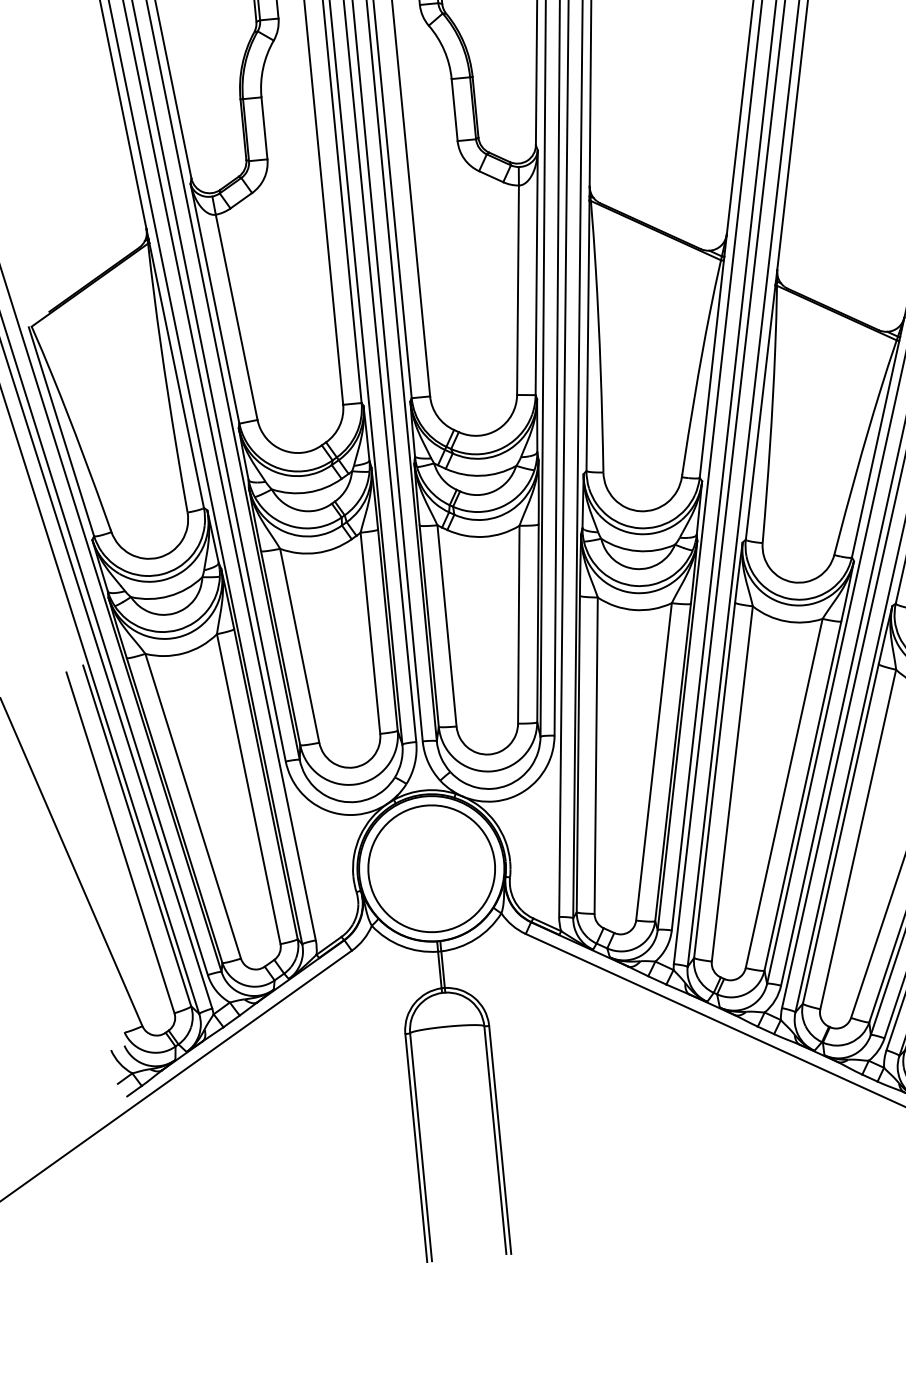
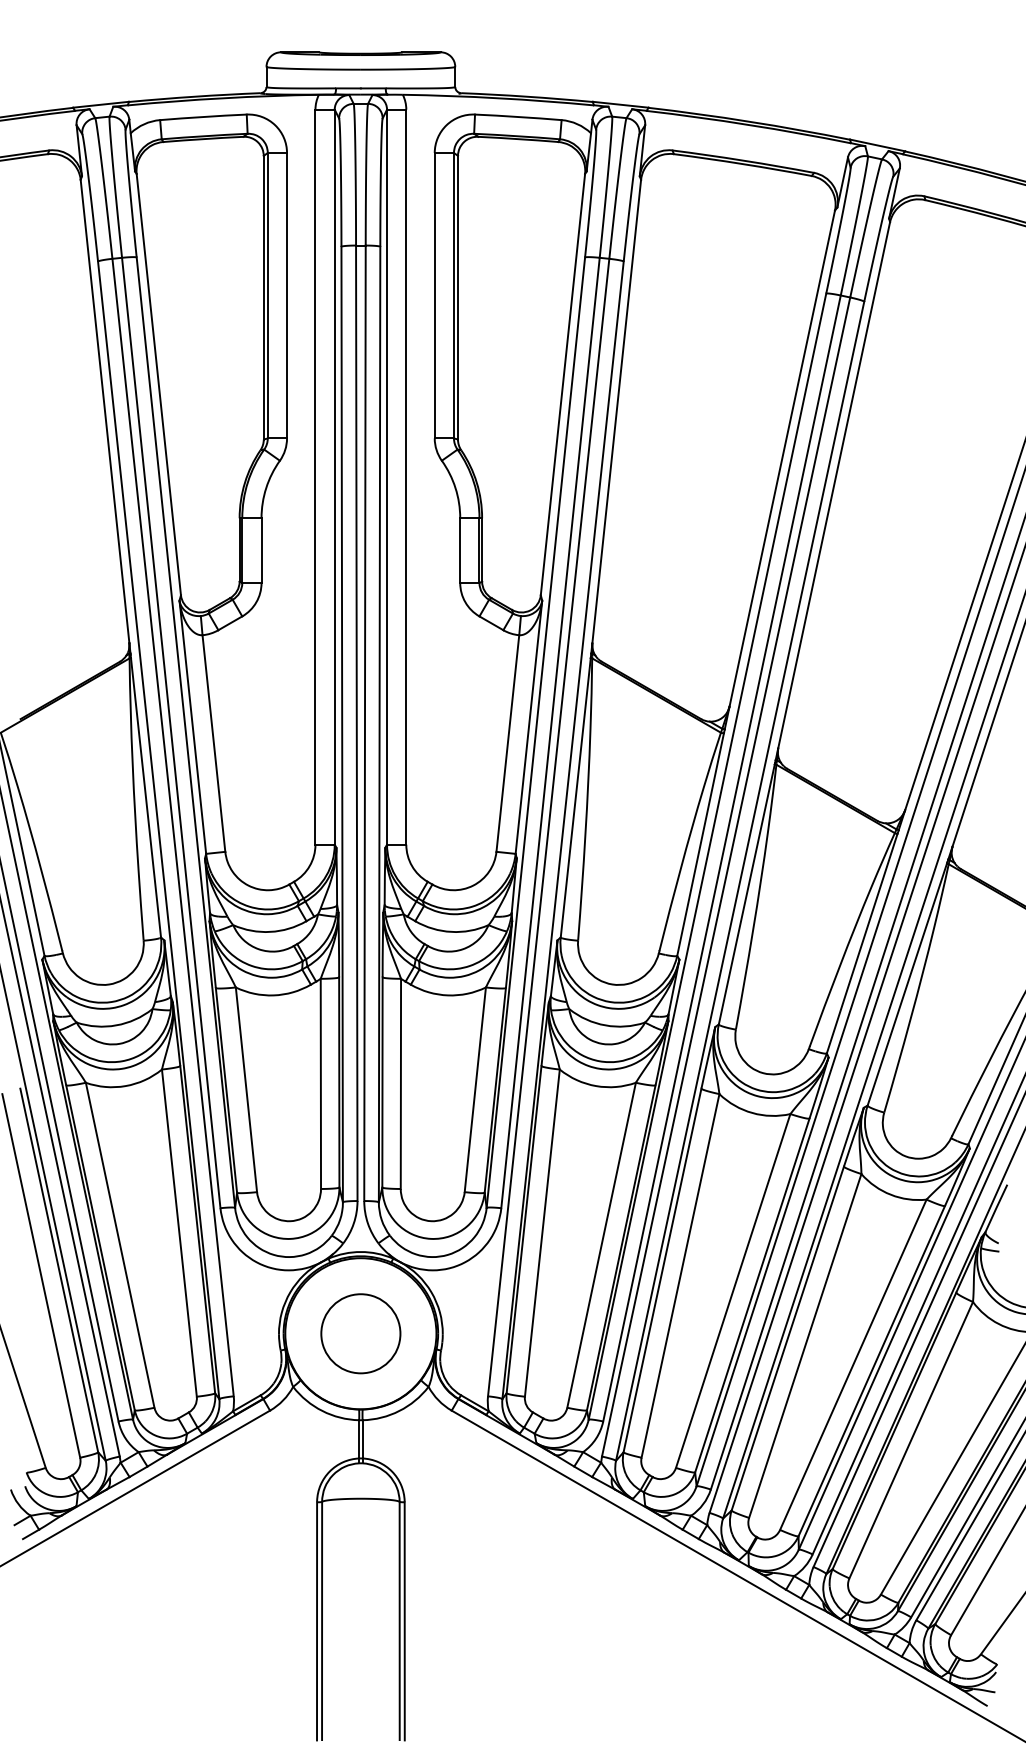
circle: (431, 868) -> (360, 1333), size x0.6

